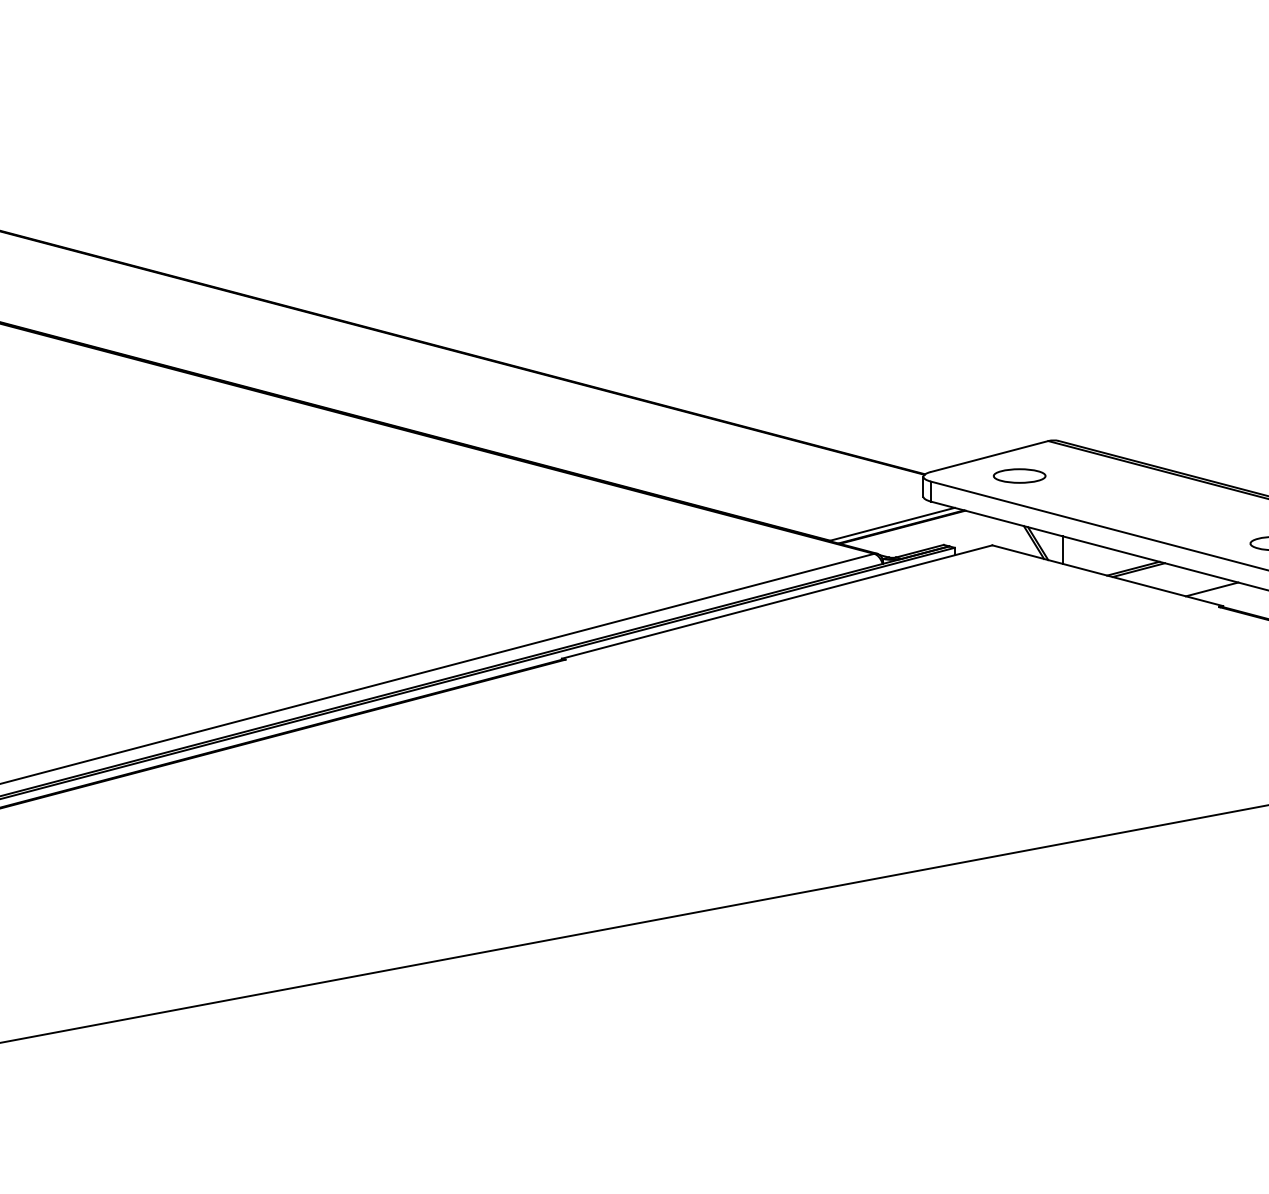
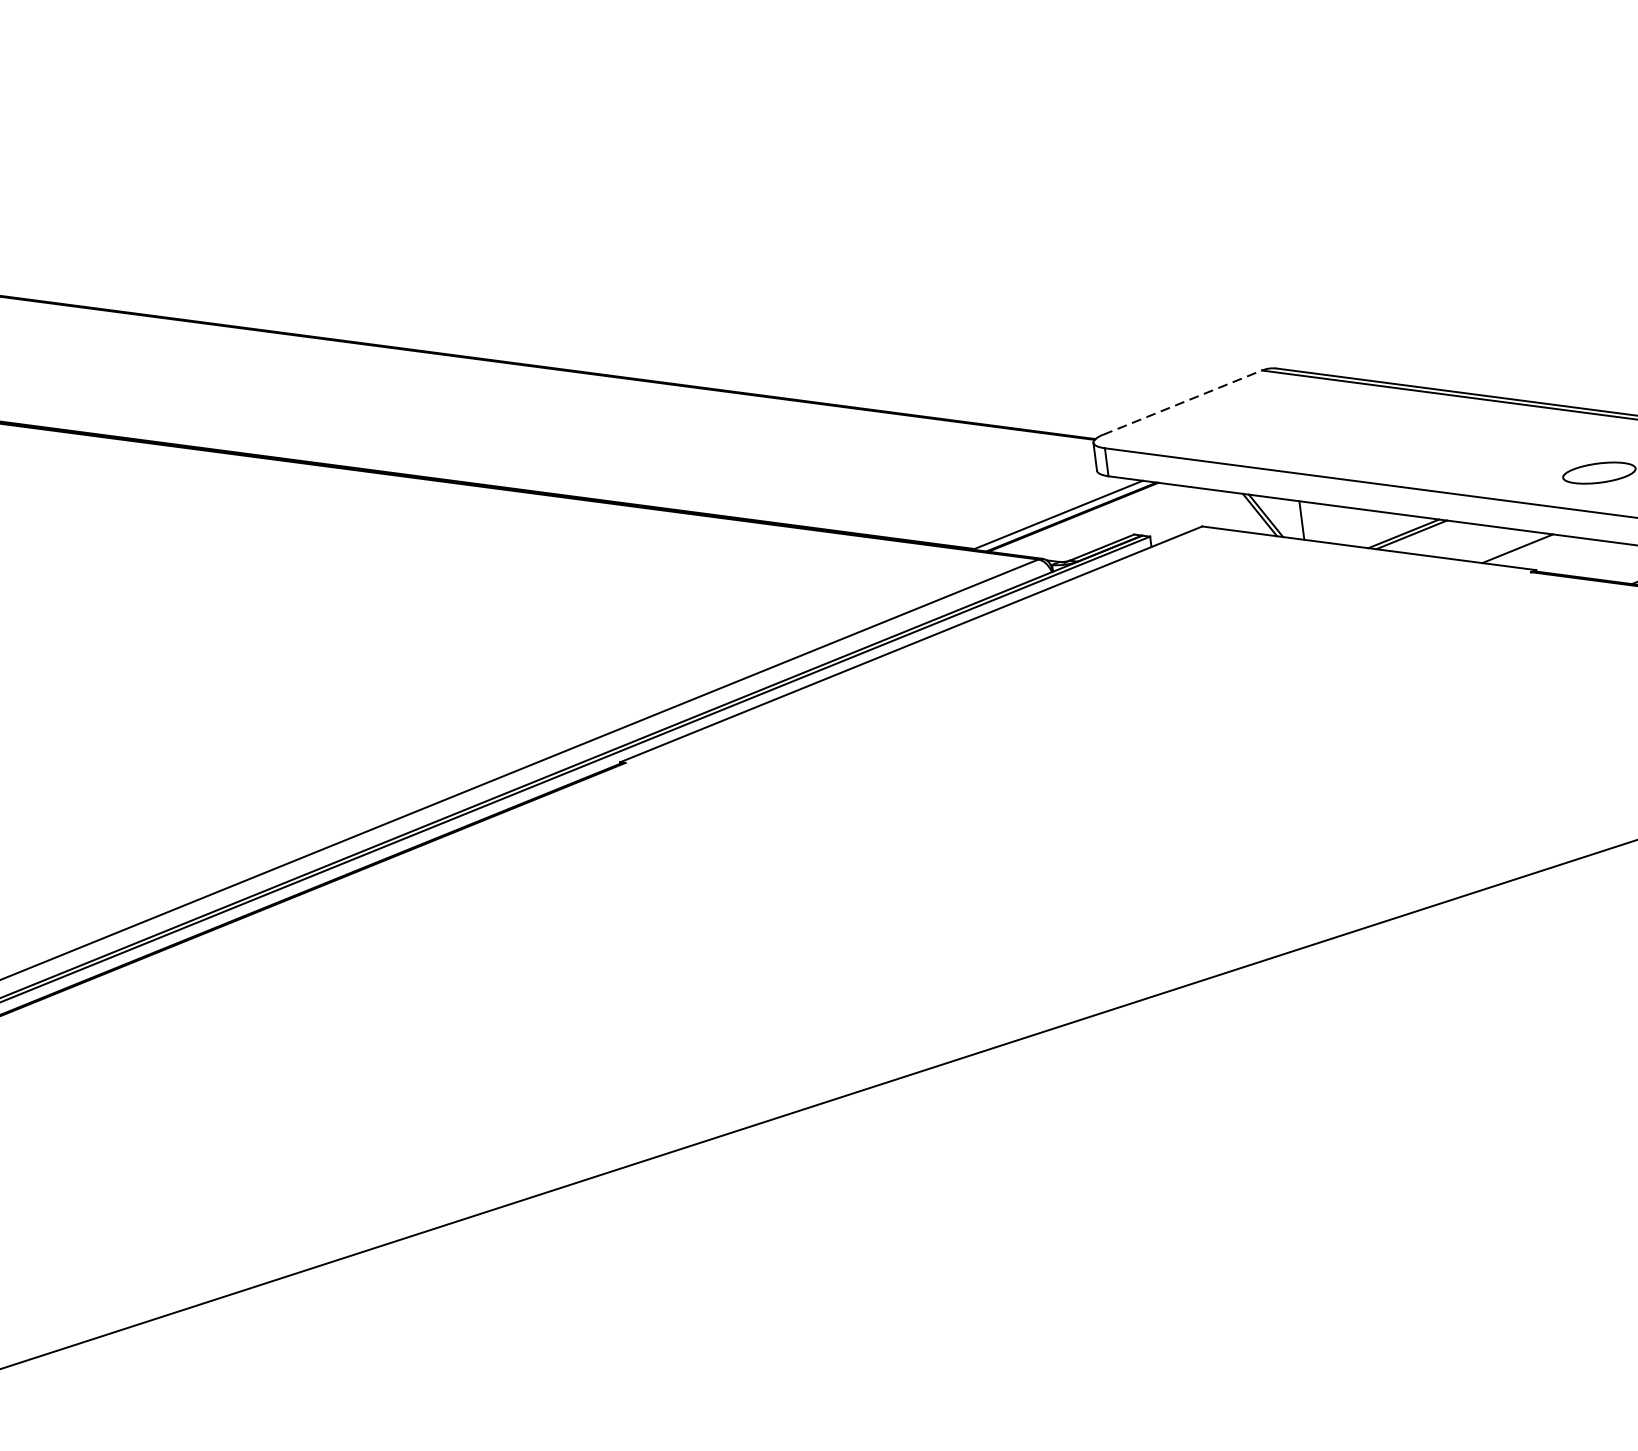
line: (989, 456) -> (1182, 402), solid -> dashed
part: (1019, 475) -> (1227, 423), removed

